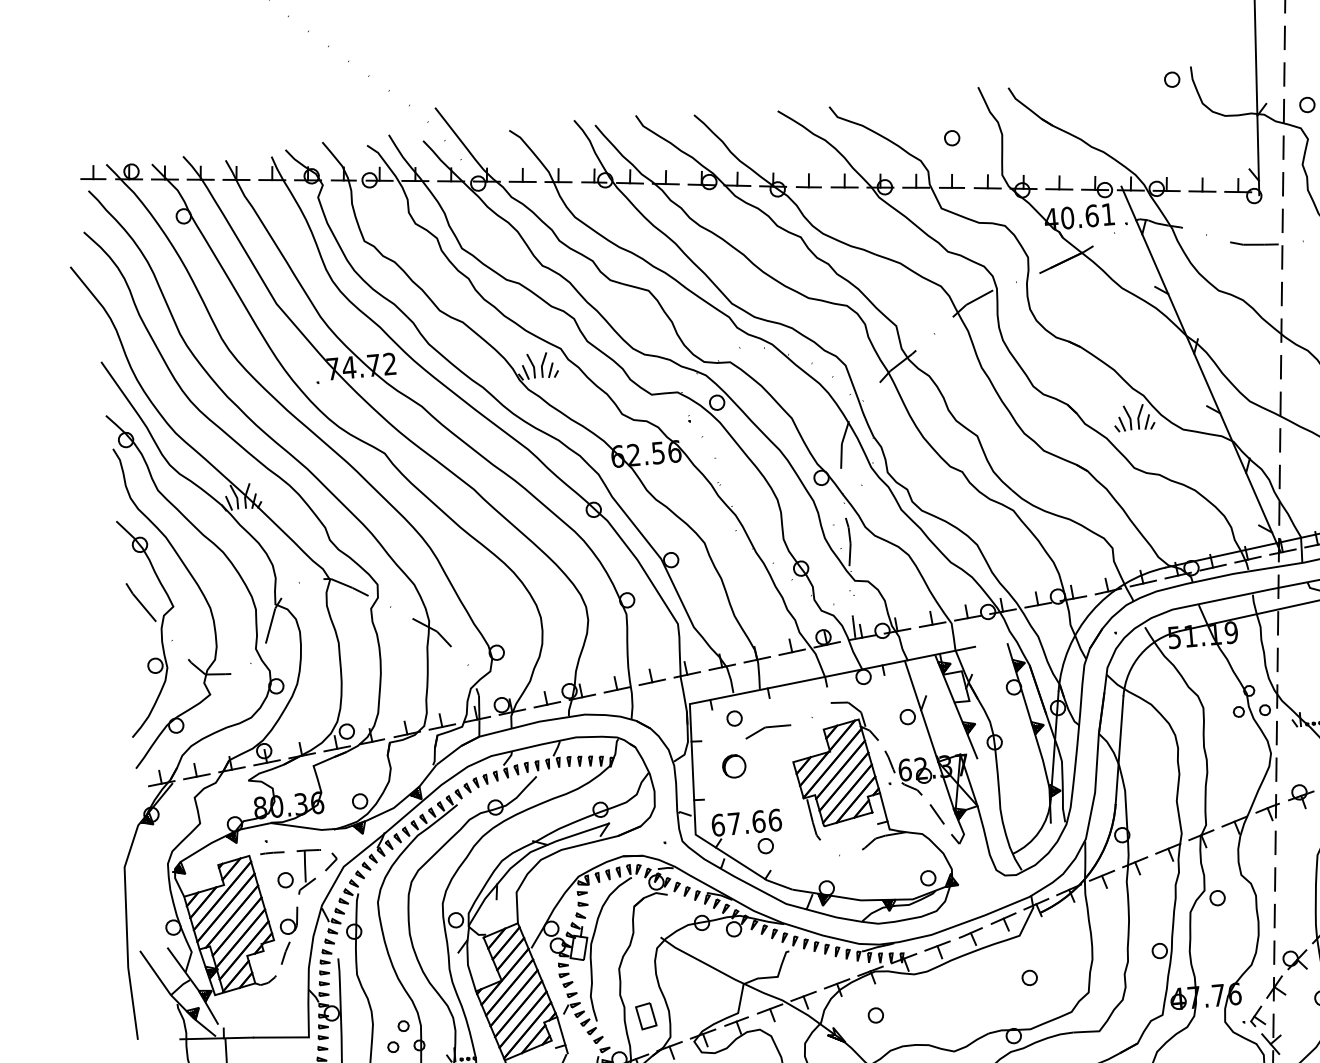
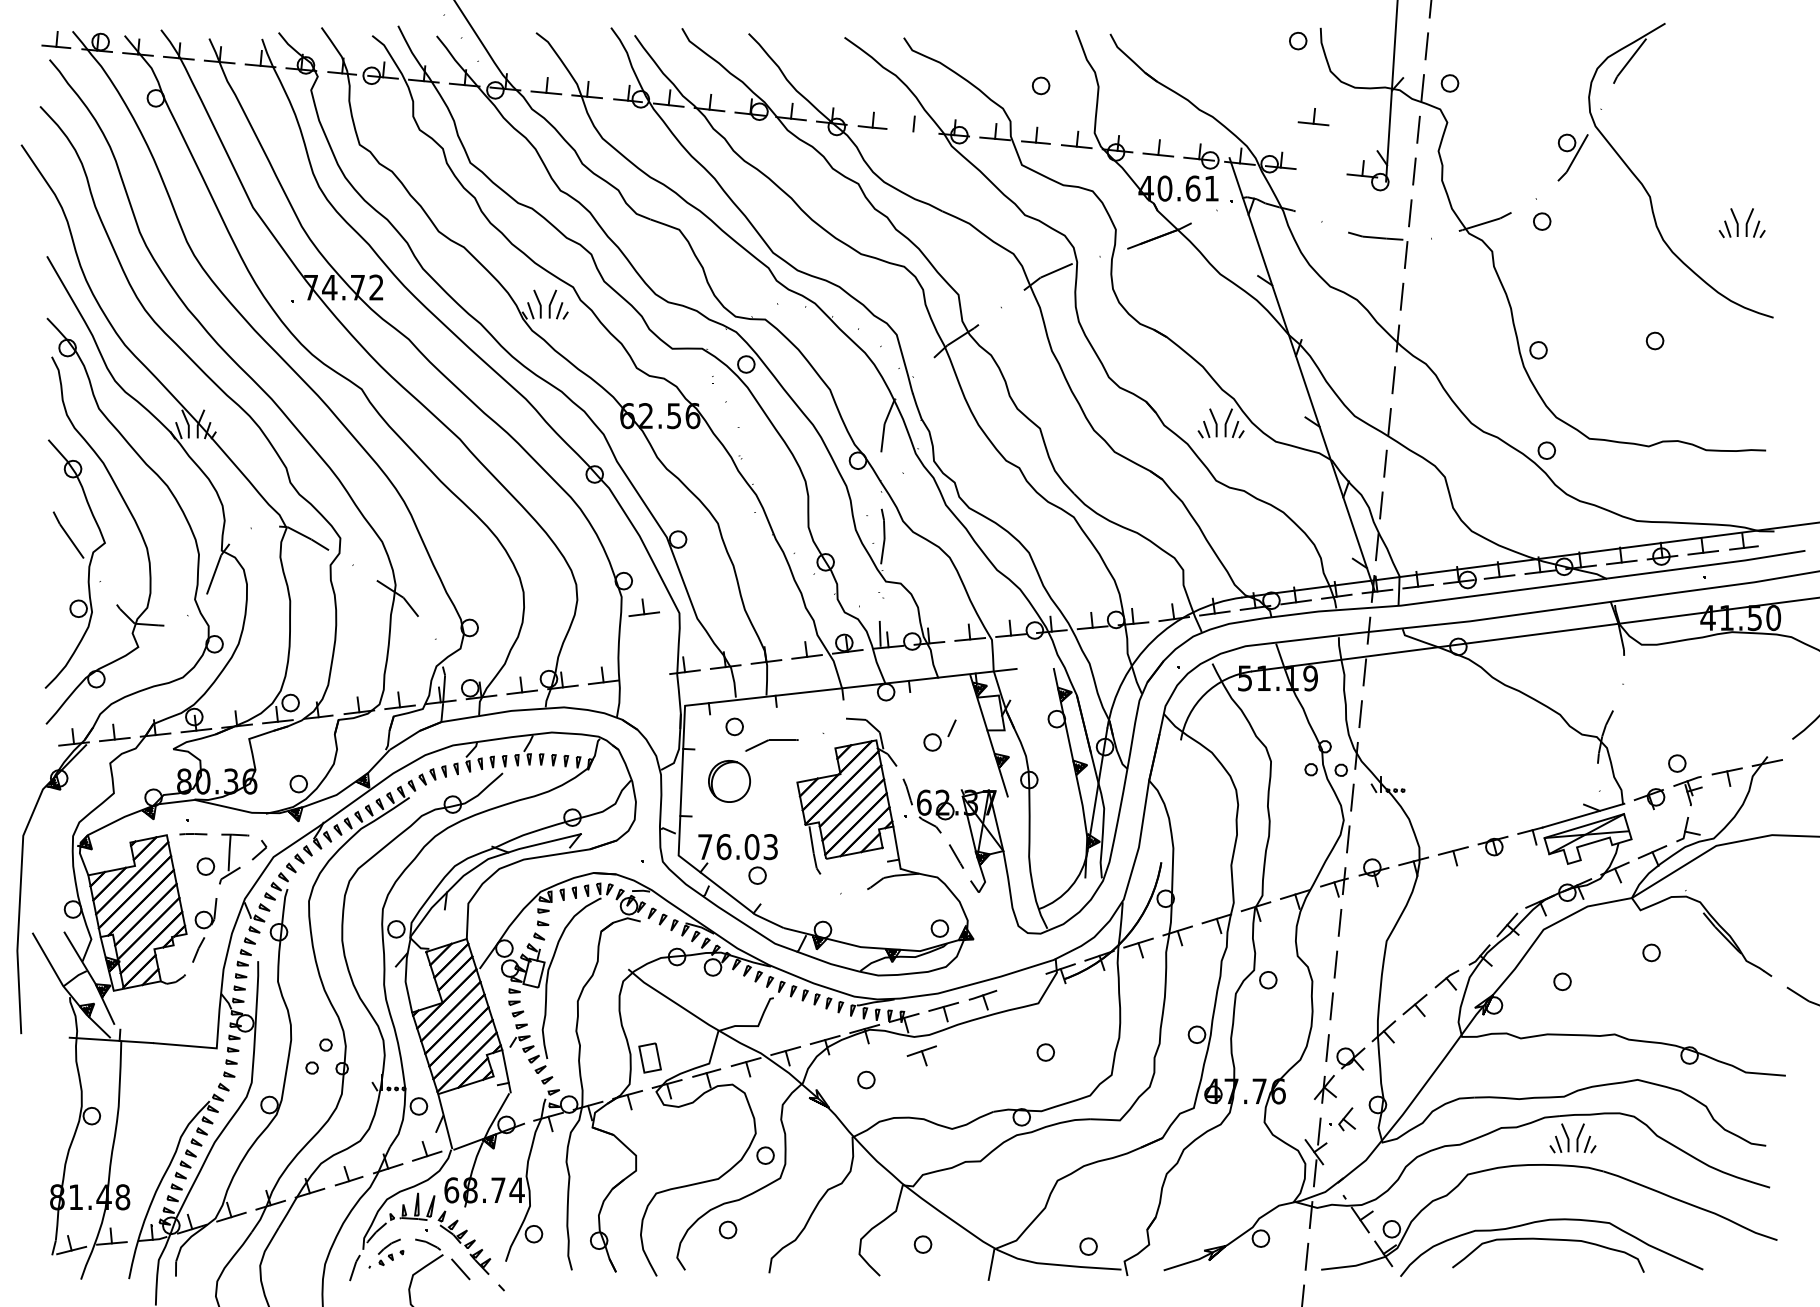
part: (1201, 186) -> (1313, 117), moved
line: (844, 187) -> (913, 131), removed
part: (651, 676) -> (643, 607), moved
line: (921, 711) -> (948, 737), removed
line: (1119, 750) -> (1170, 801), removed
part: (734, 766) -> (729, 781), size x1.6
text: (747, 823) -> (738, 847), 67.66 -> 76.03
part: (1003, 922) -> (921, 1055), moved
part: (645, 1015) -> (649, 1057), moved
part: (1253, 1017) -> (1342, 1119), moved

